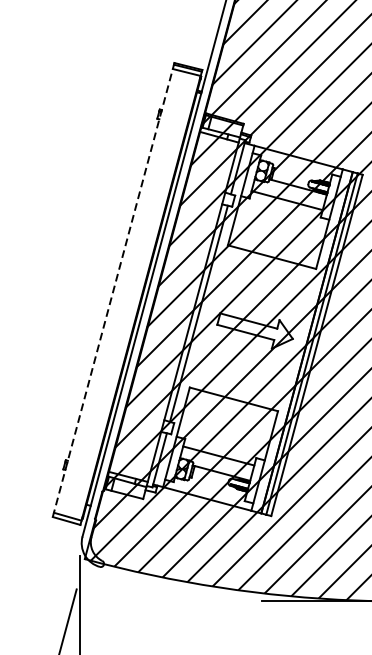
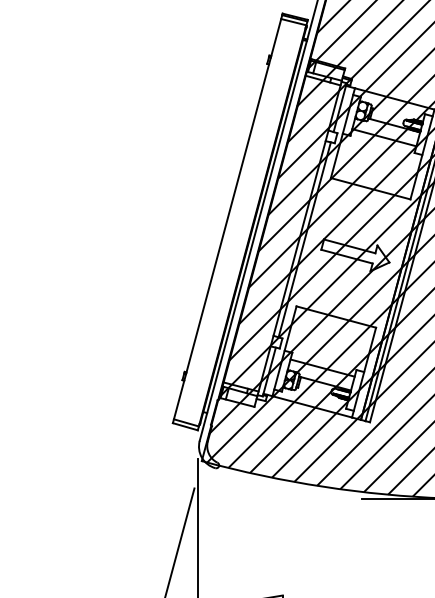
line: (113, 290) -> (227, 218), dashed -> solid

